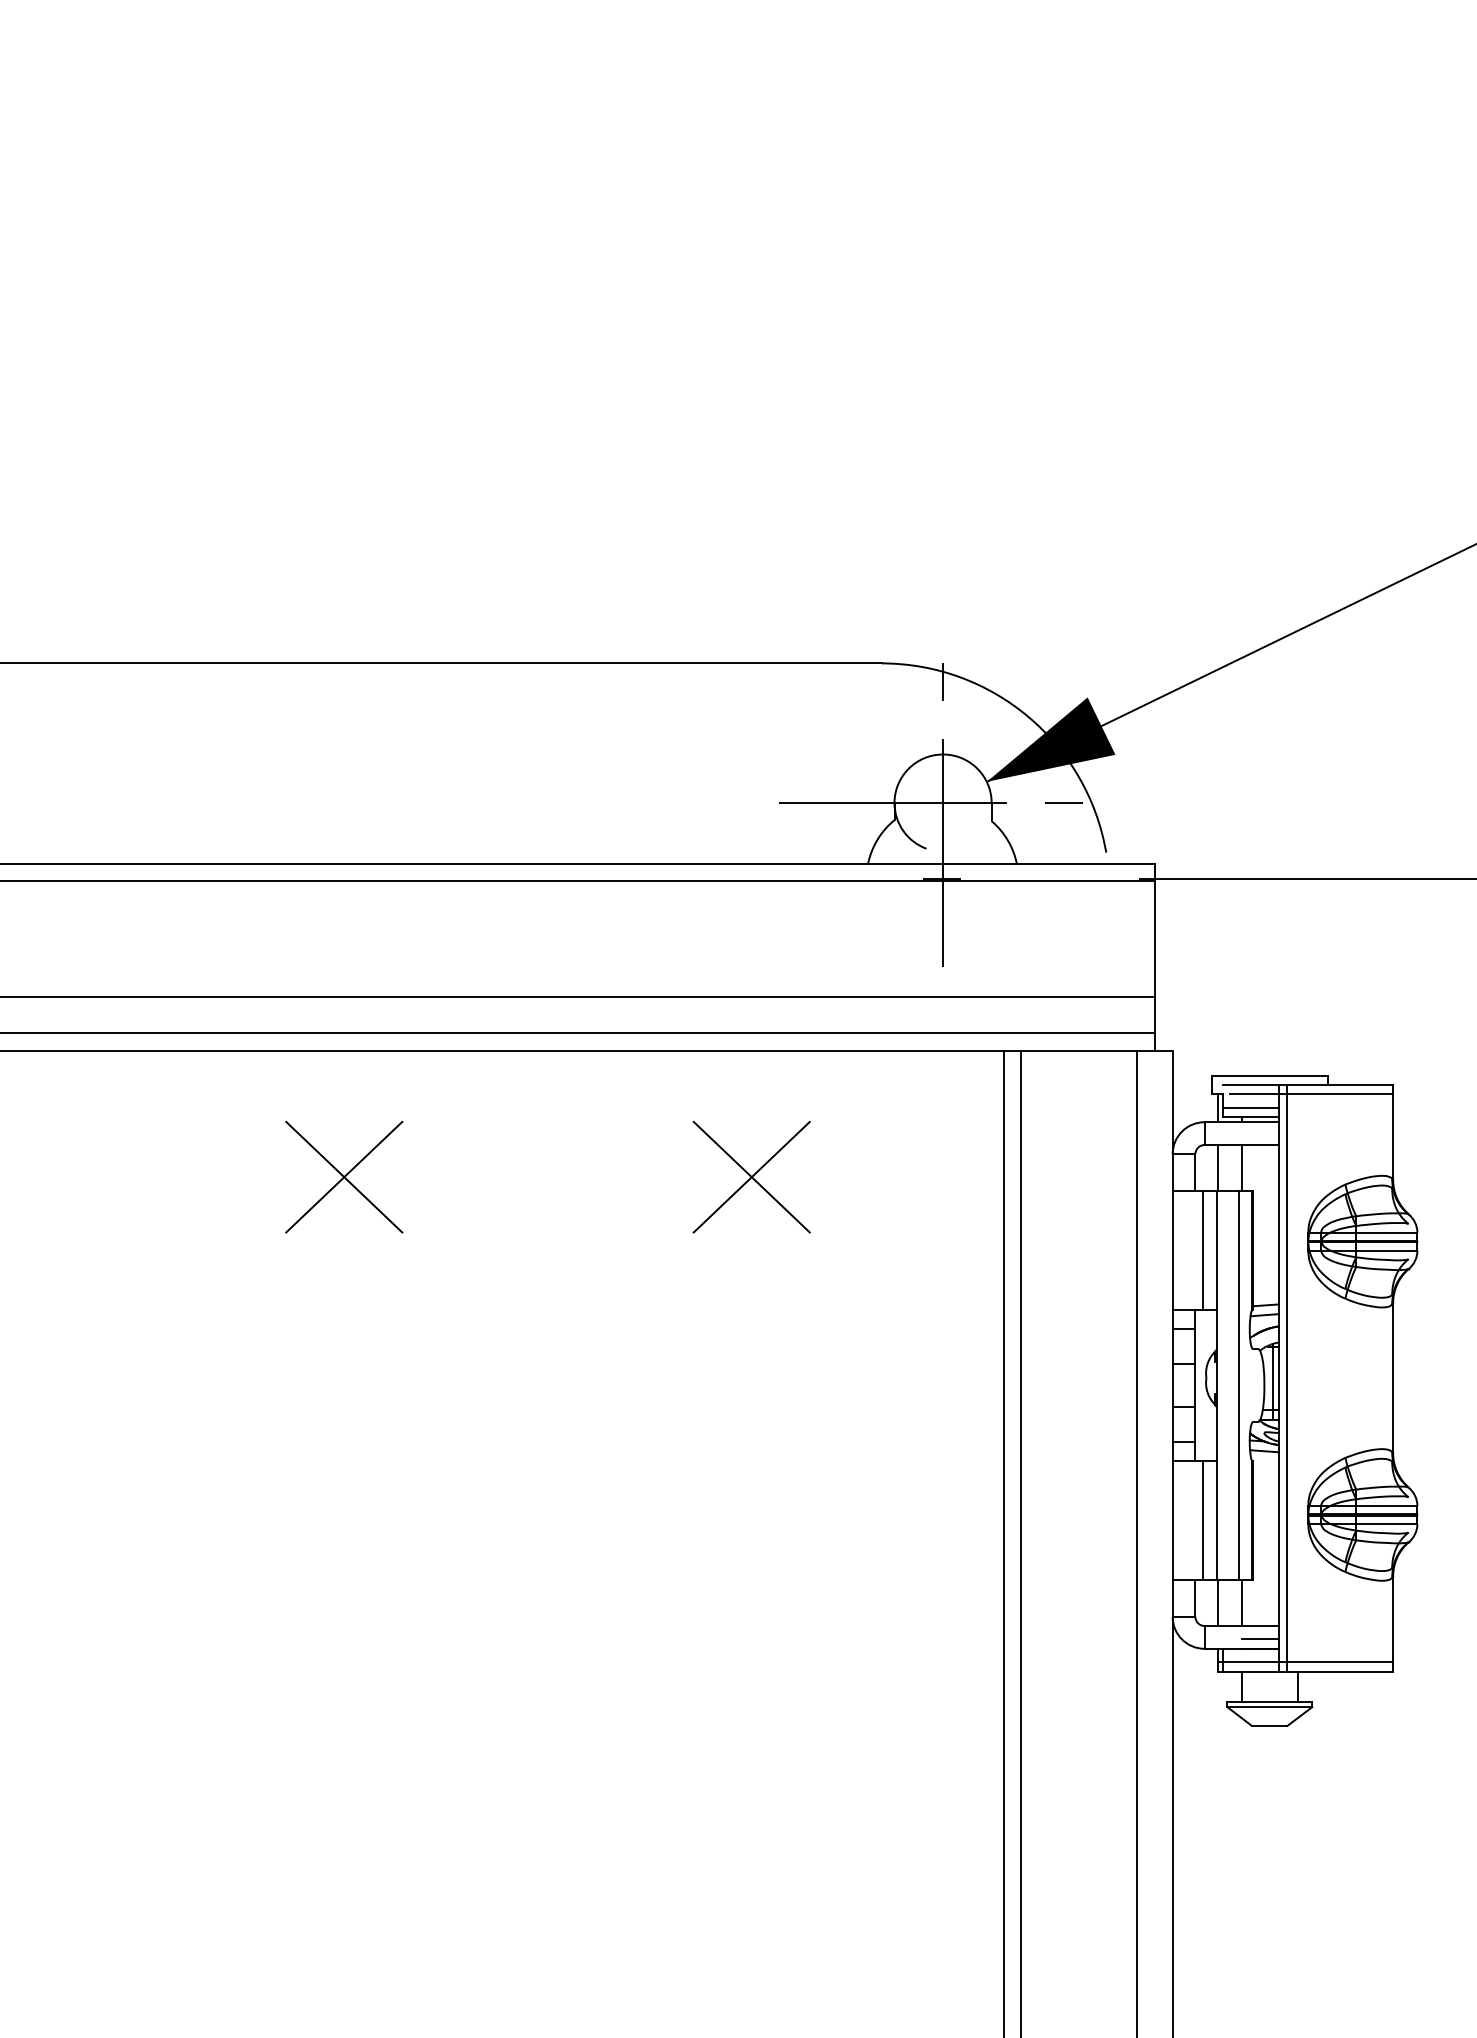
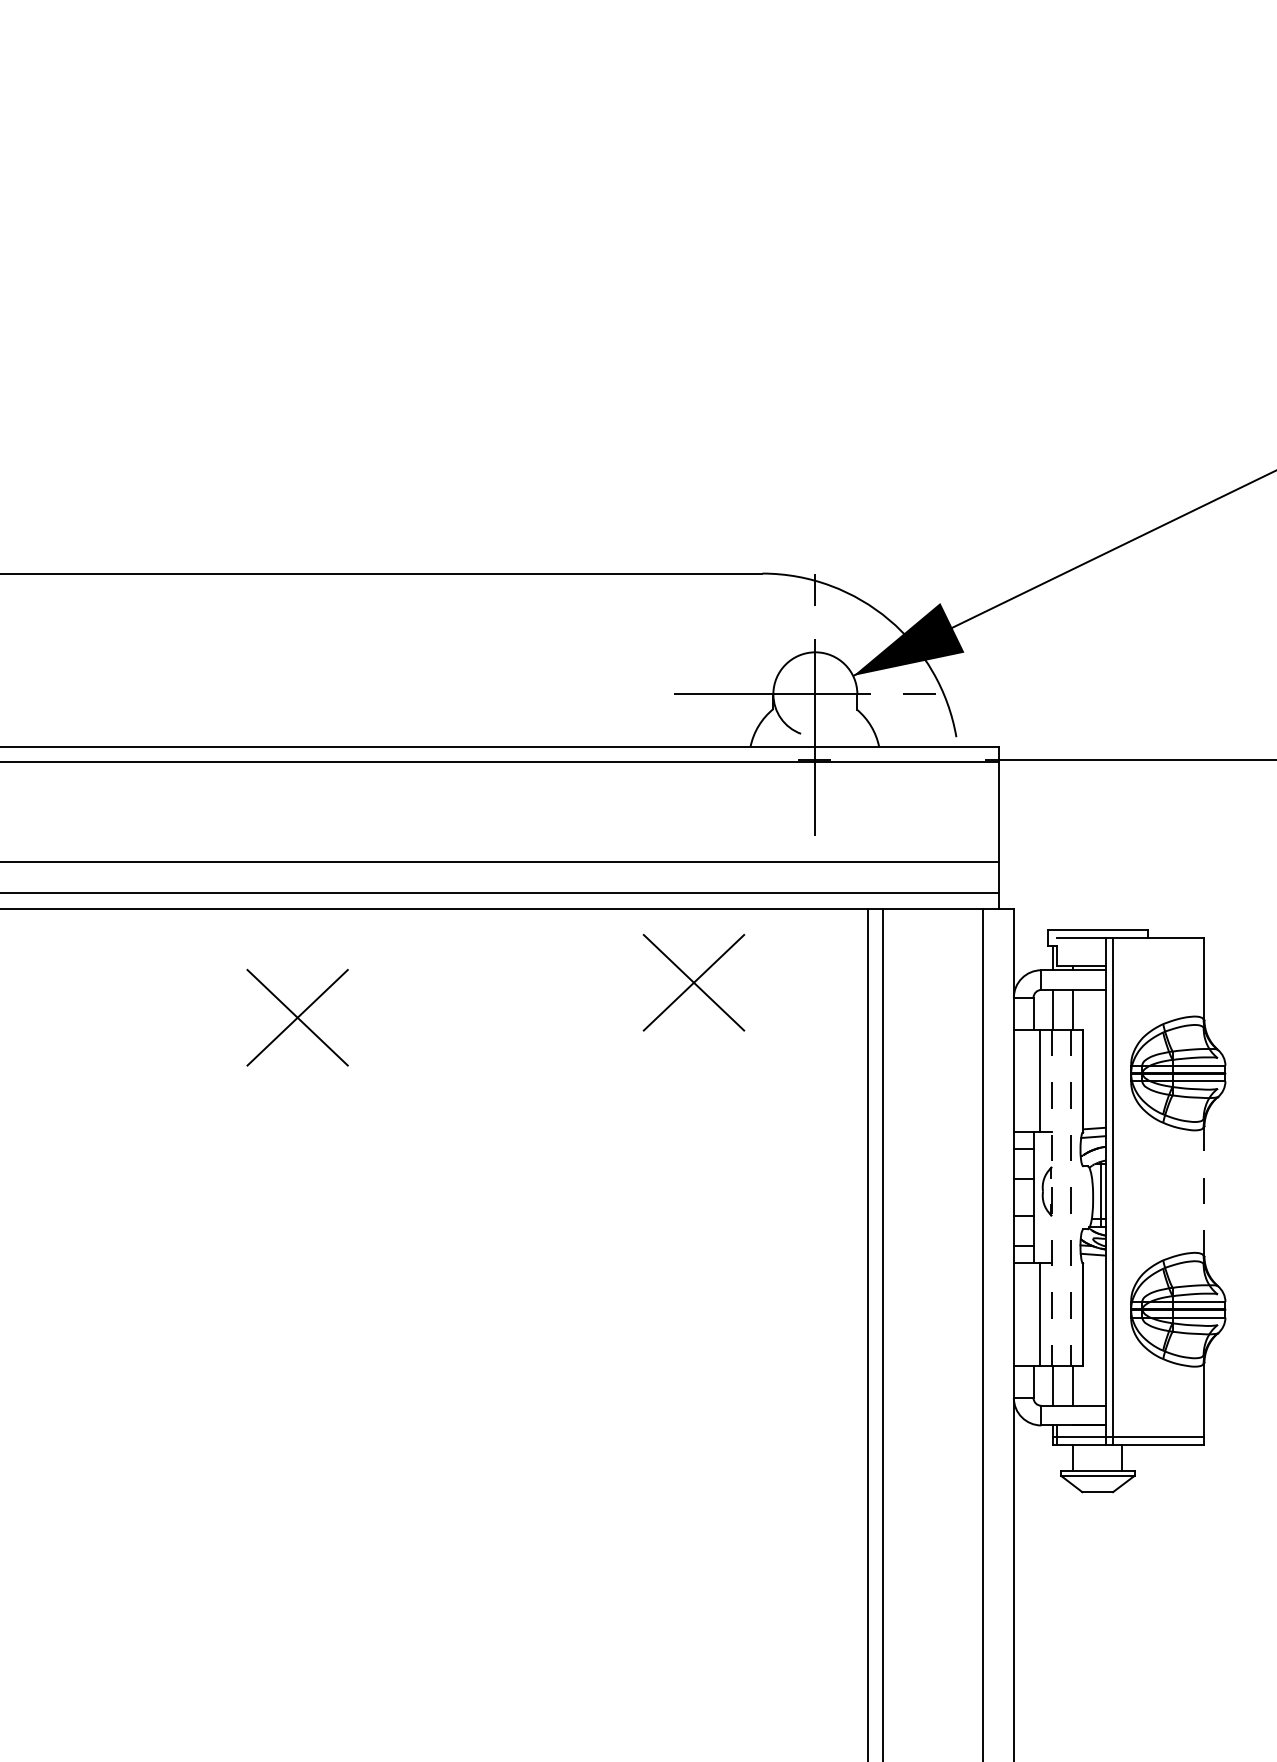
line: (1311, 1094) -> (1133, 946), removed
line: (1250, 1107) -> (1081, 957), removed
part: (751, 1176) -> (693, 982), moved
line: (1393, 1378) -> (1204, 1191), solid -> dashed
line: (1216, 1386) -> (1051, 1198), solid -> dashed
line: (1239, 1386) -> (1071, 1198), solid -> dashed
line: (1260, 1639) -> (1089, 1417), removed

